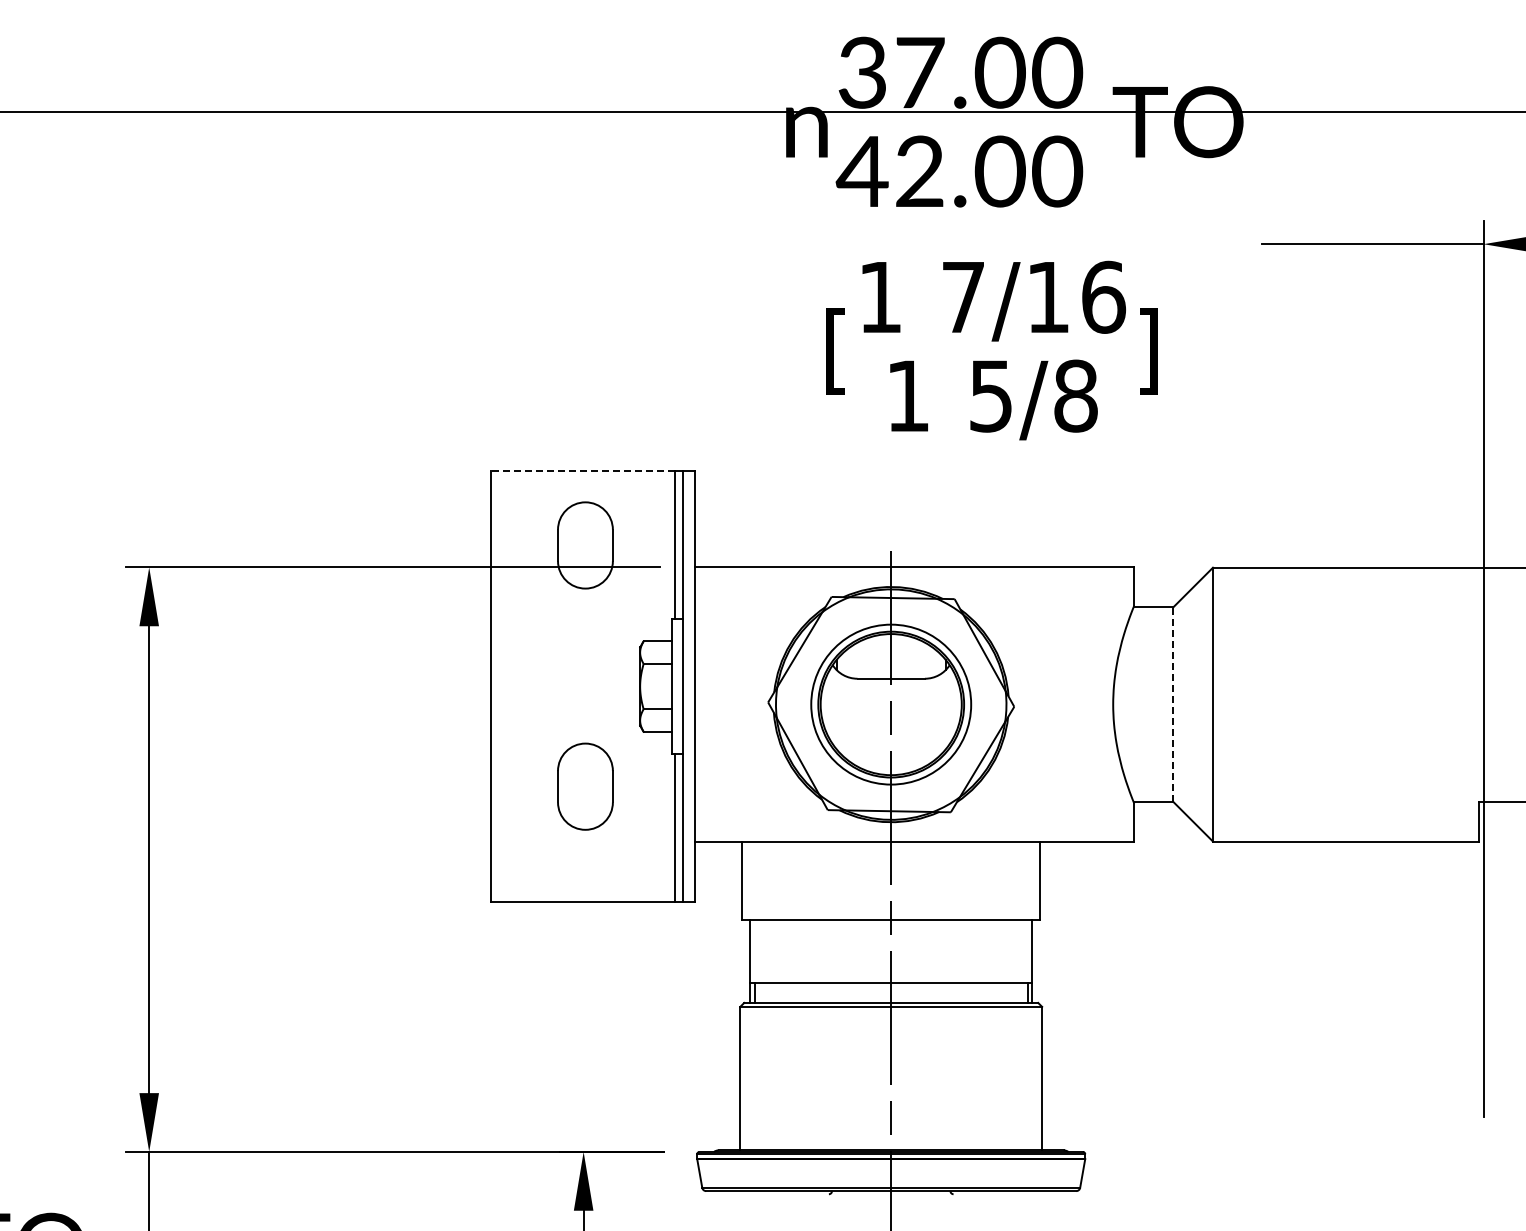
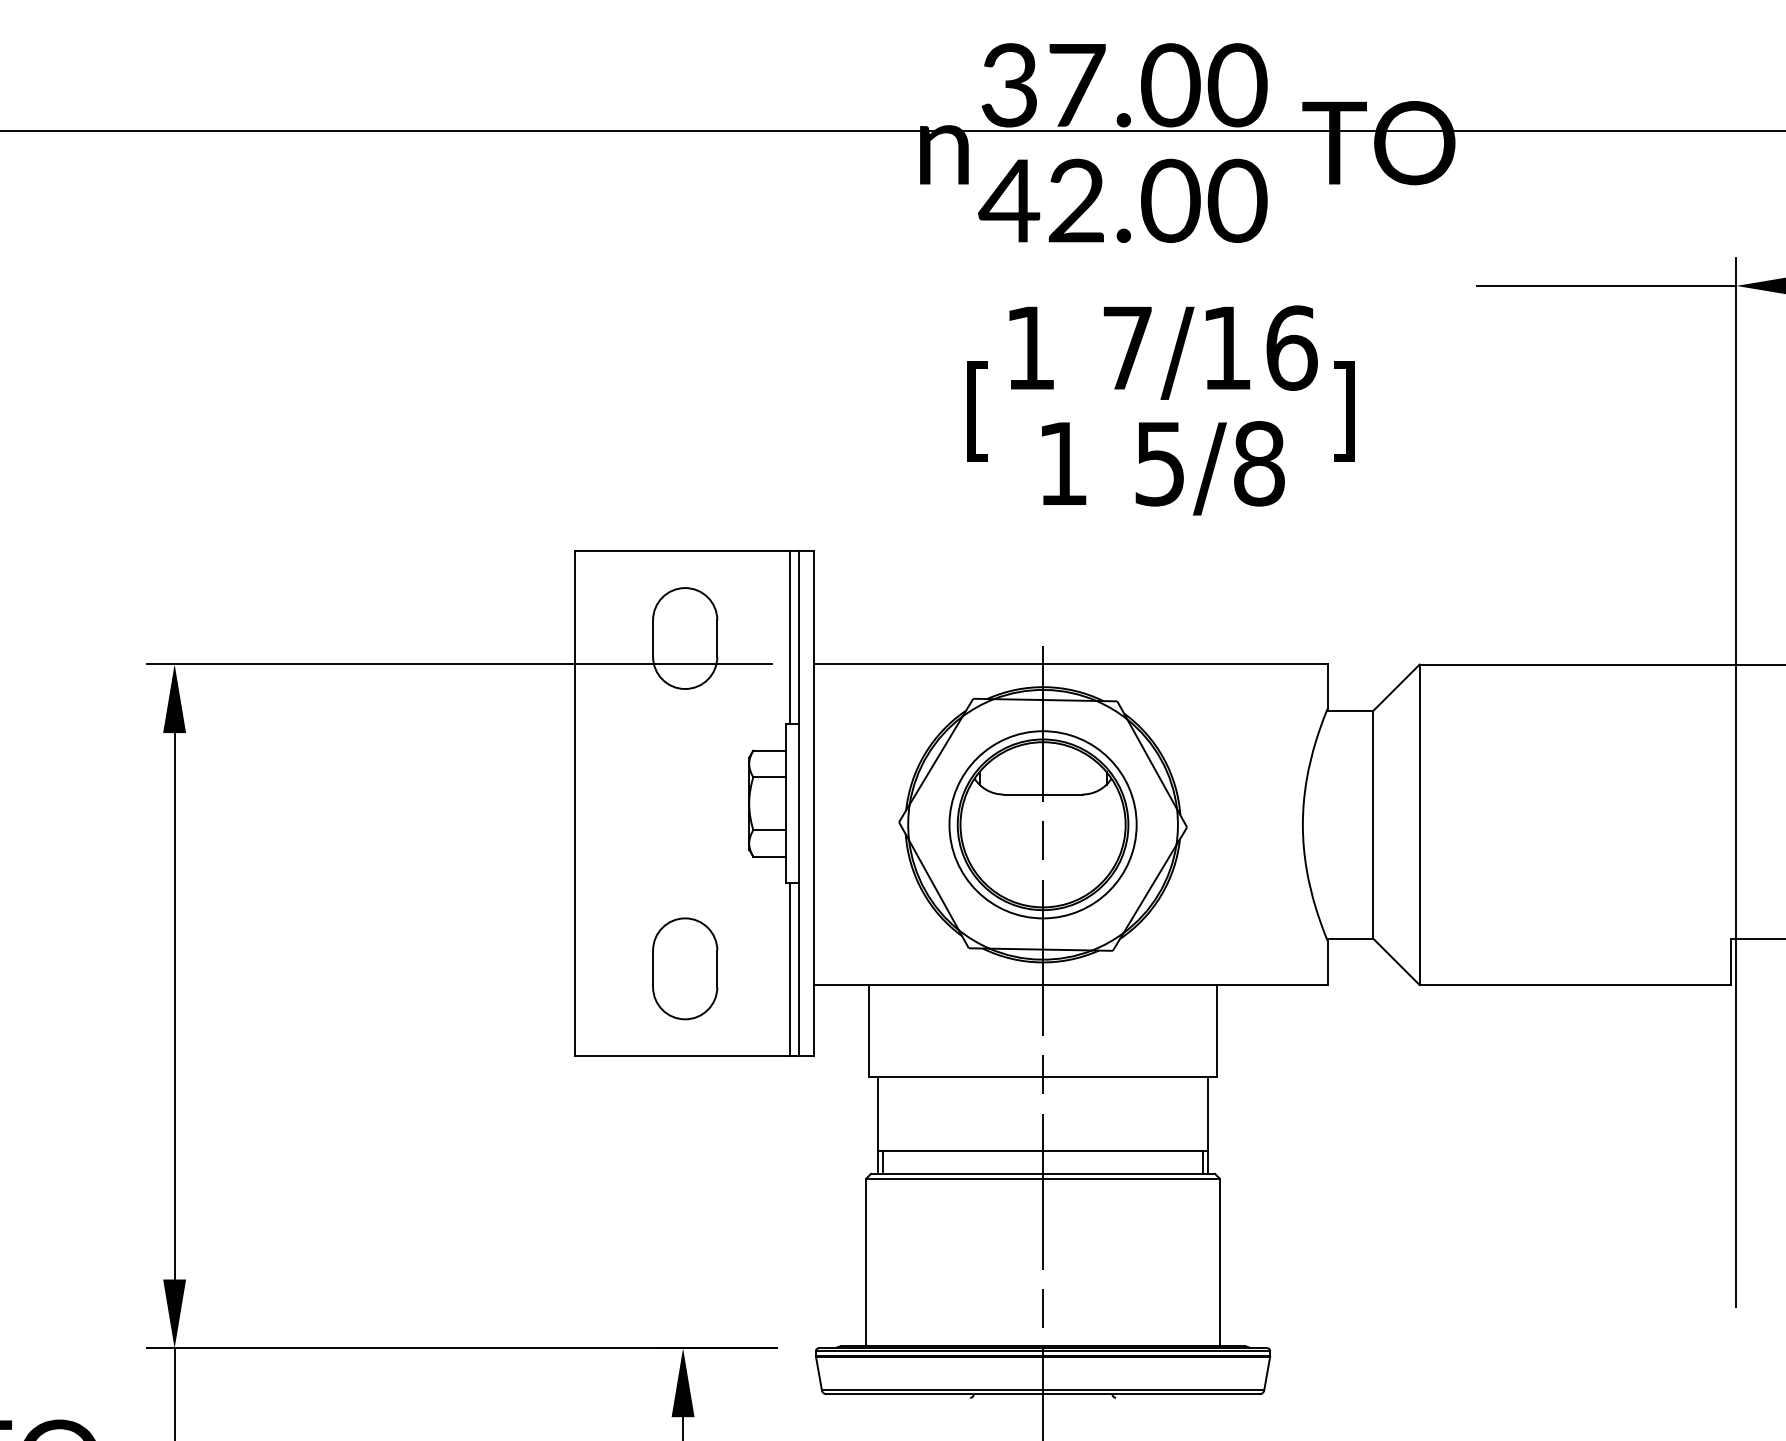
line: (583, 470) -> (682, 550), dashed -> solid
line: (1173, 704) -> (1373, 824), dashed -> solid
part: (585, 786) -> (685, 968), moved

